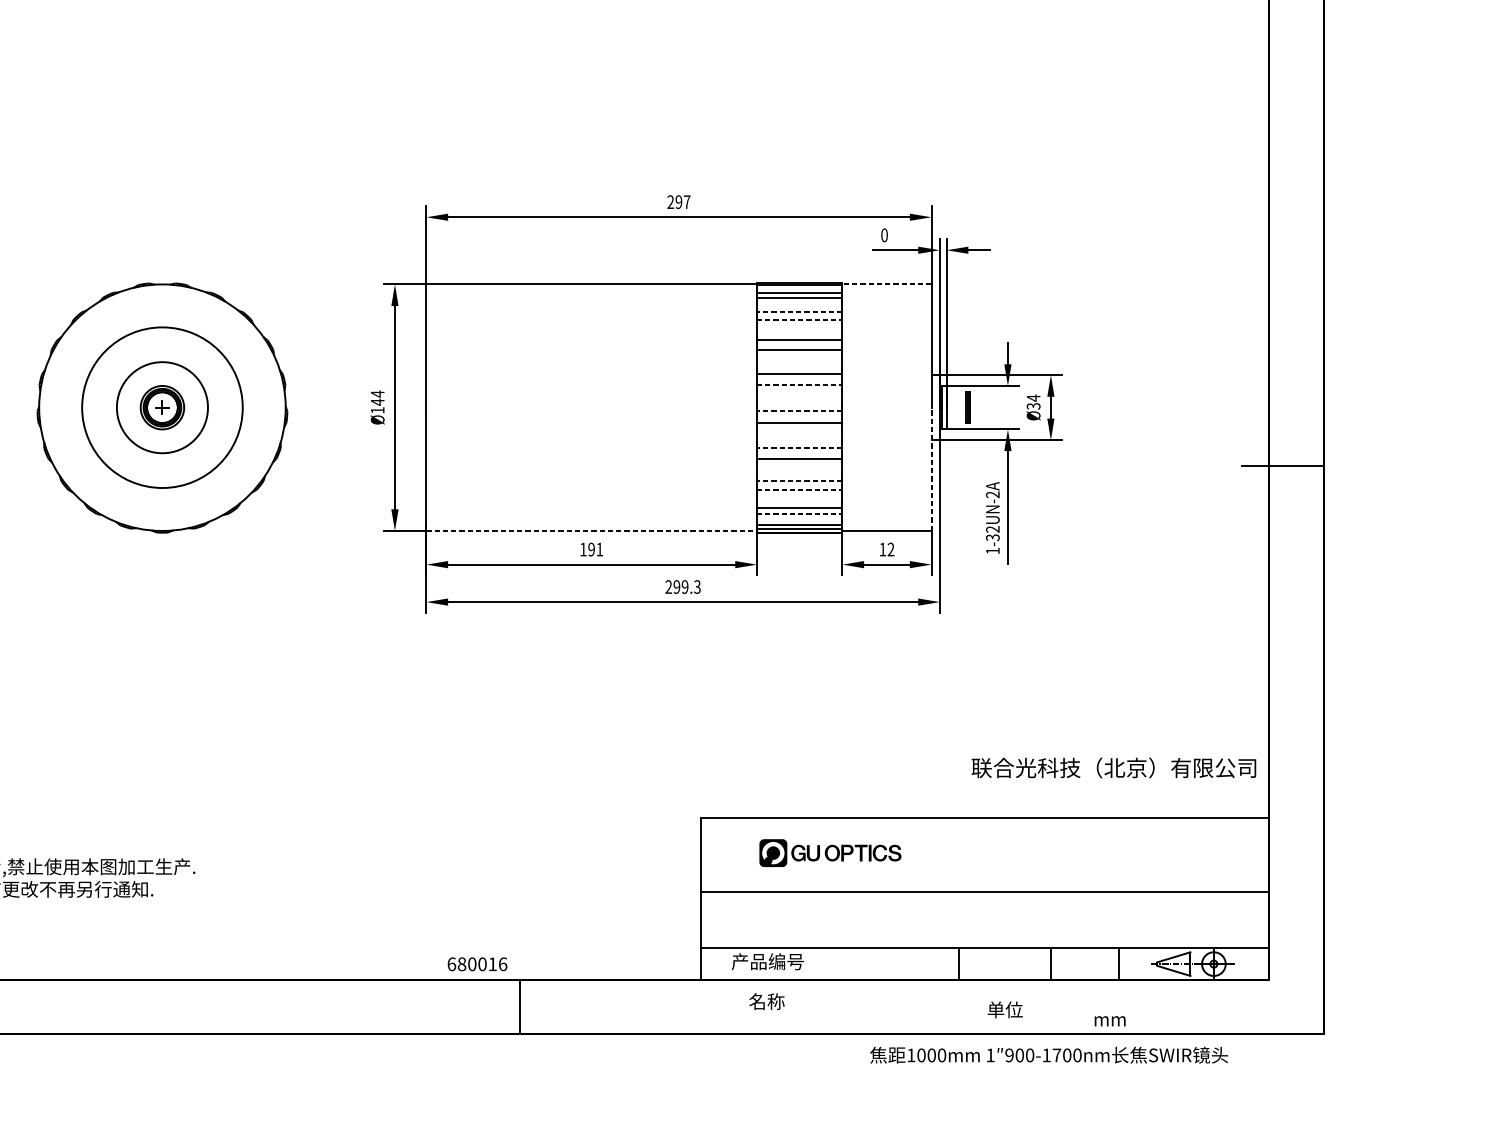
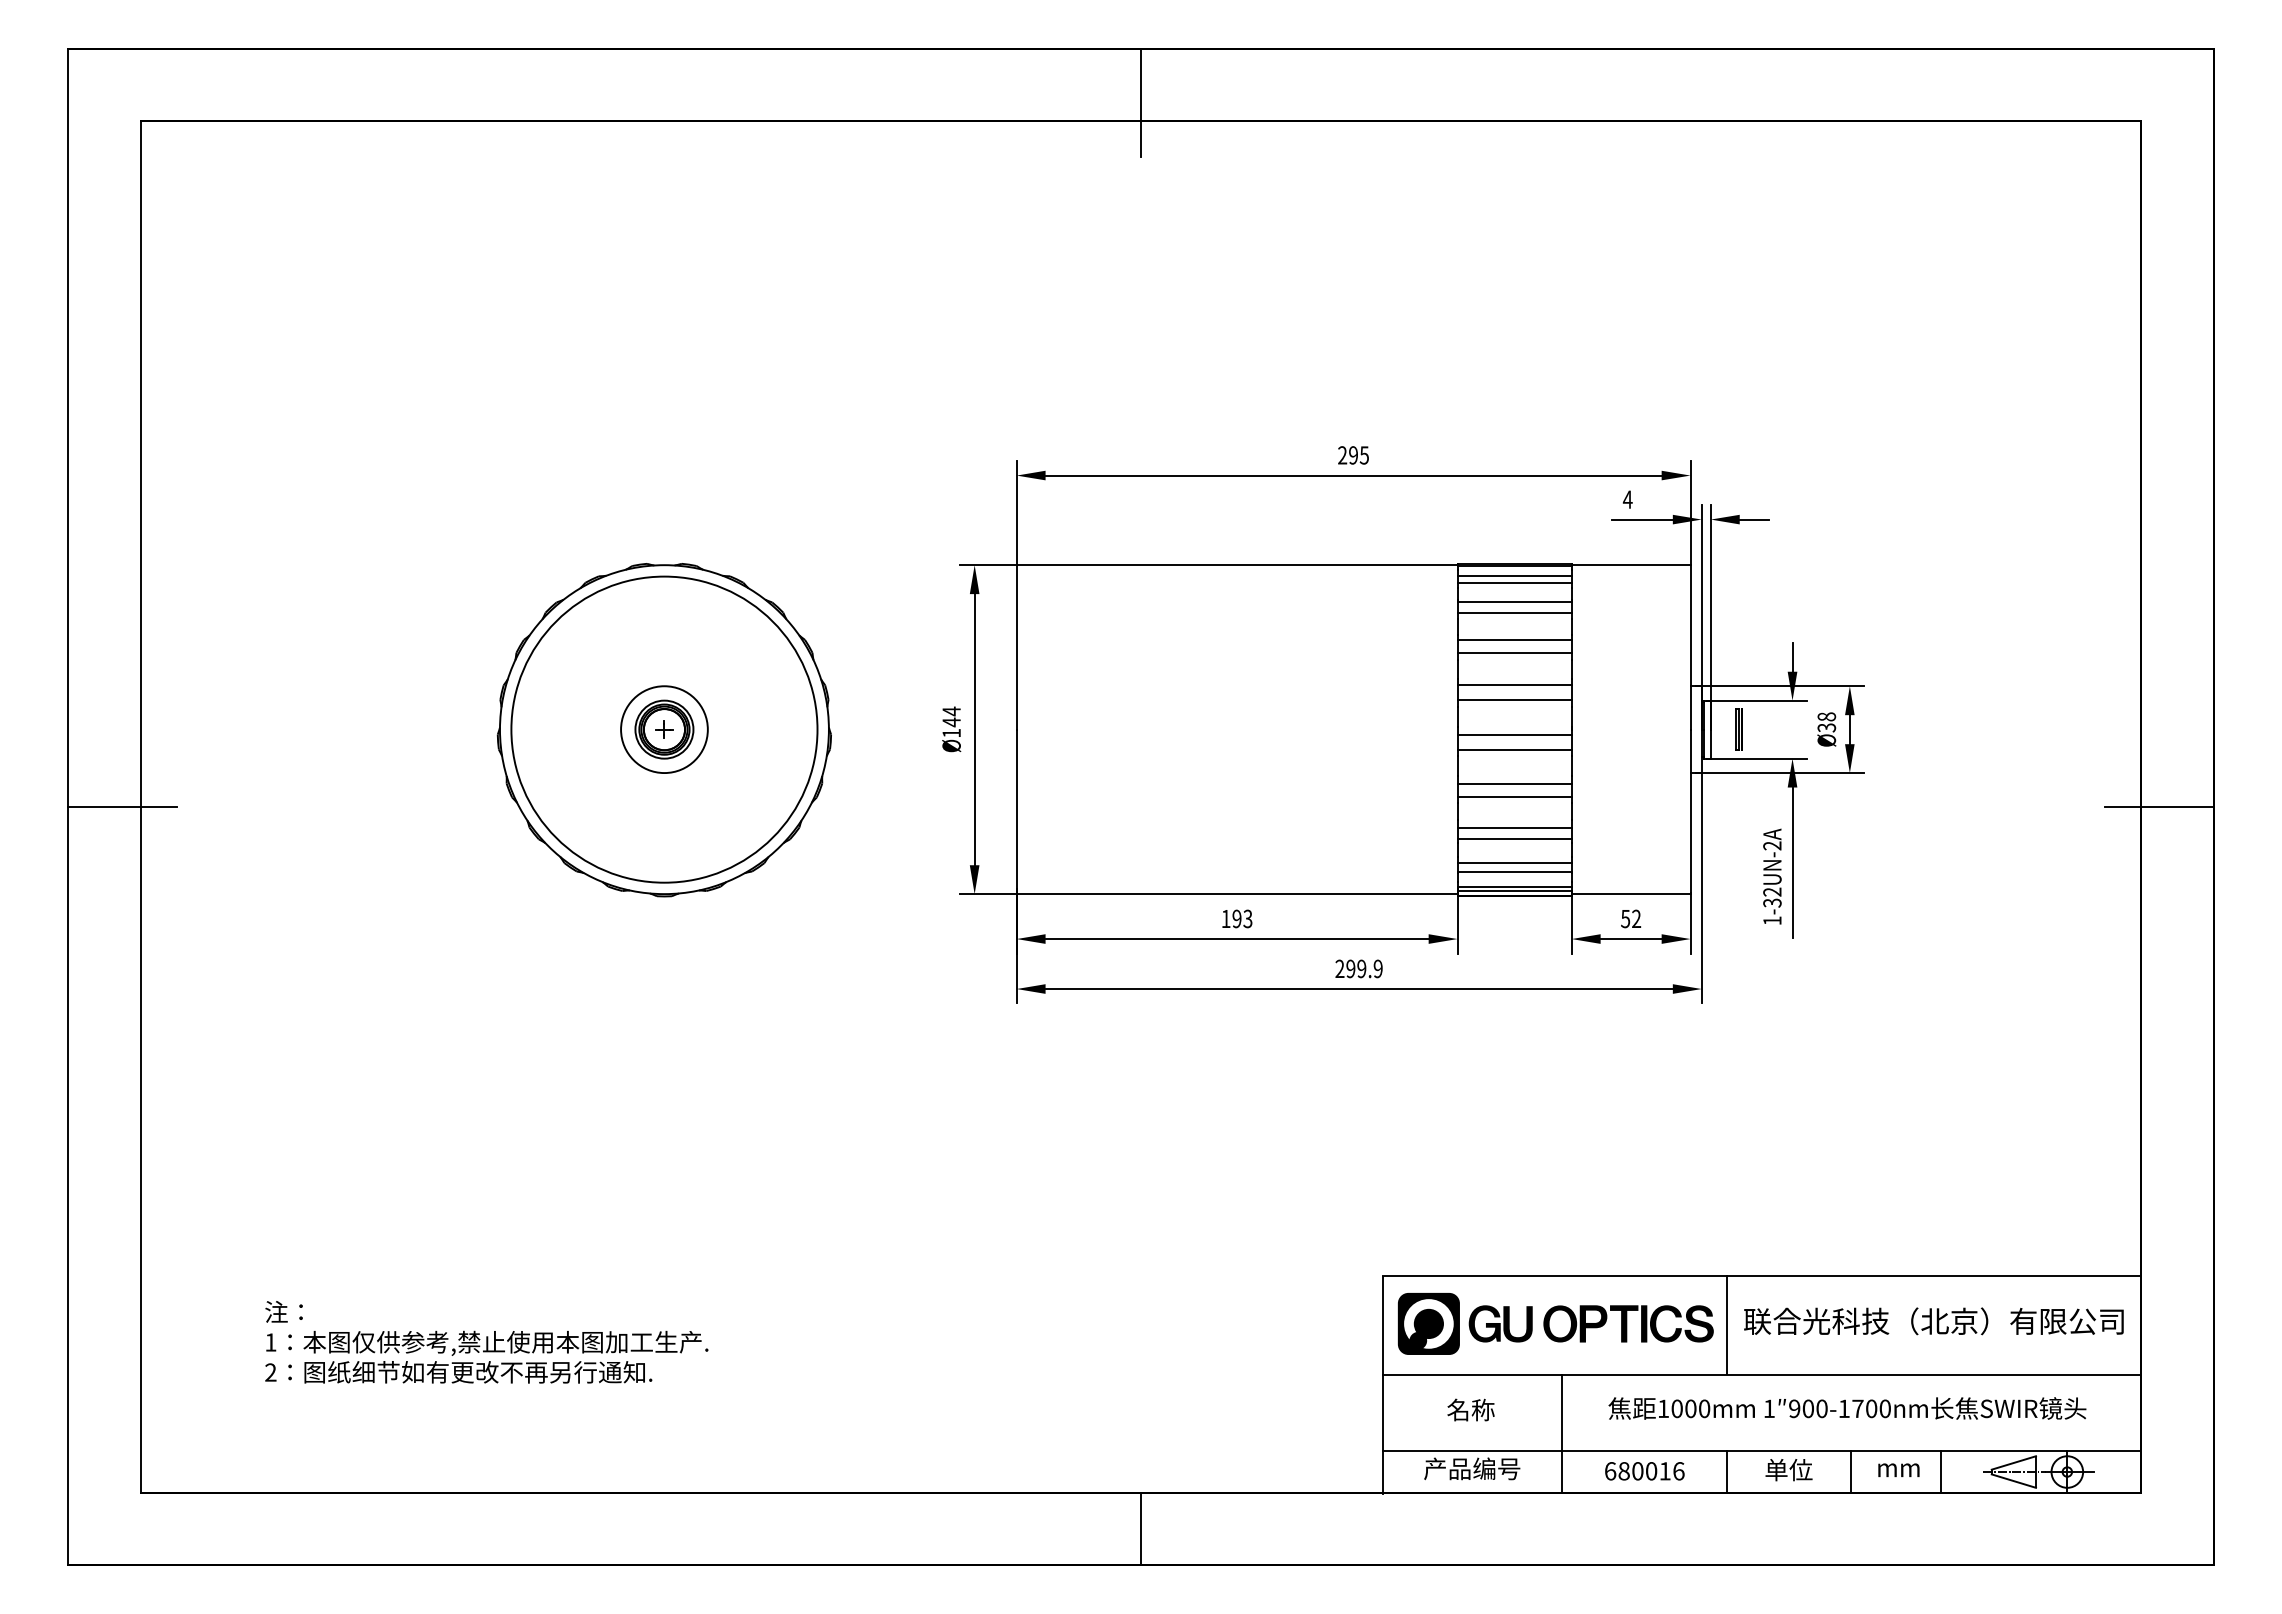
text: (686, 202) -> (1363, 455), 297 -> 295
text: (884, 235) -> (1627, 499), 0 -> 4
line: (886, 284) -> (1630, 565), dashed -> solid
line: (799, 312) -> (1514, 602), dashed -> solid
line: (800, 319) -> (1515, 612), dashed -> solid
line: (800, 385) -> (1515, 699), dashed -> solid
text: (1033, 397) -> (1826, 716), Ø34 -> Ø38
circle: (162, 407) -> (664, 729), size x0.71
circle: (162, 407) -> (664, 729), size x1.43
line: (799, 411) -> (1514, 734), dashed -> solid
line: (799, 448) -> (1514, 783), dashed -> solid
line: (931, 469) -> (1690, 811), dashed -> solid
line: (799, 481) -> (1514, 827), dashed -> solid
line: (800, 490) -> (1515, 839), dashed -> solid
line: (800, 514) -> (1515, 871), dashed -> solid
line: (591, 531) -> (1237, 894), dashed -> solid
text: (599, 549) -> (1247, 918), 191 -> 193
text: (882, 549) -> (1625, 919), 12 -> 52
text: (696, 587) -> (1377, 969), 299.3 -> 299.9
text: (1113, 768) -> (1933, 1321), moved
part: (830, 852) -> (1555, 1323), size x1.67
line: (959, 854) -> (1727, 1325), added
line: (834, 935) -> (1561, 1434), added
text: (477, 964) -> (1644, 1471), moved
text: (766, 1001) -> (1470, 1409), moved
text: (1004, 1010) -> (1788, 1470), moved
text: (1109, 1021) -> (1898, 1470), moved
text: (1049, 1055) -> (1847, 1408), moved

